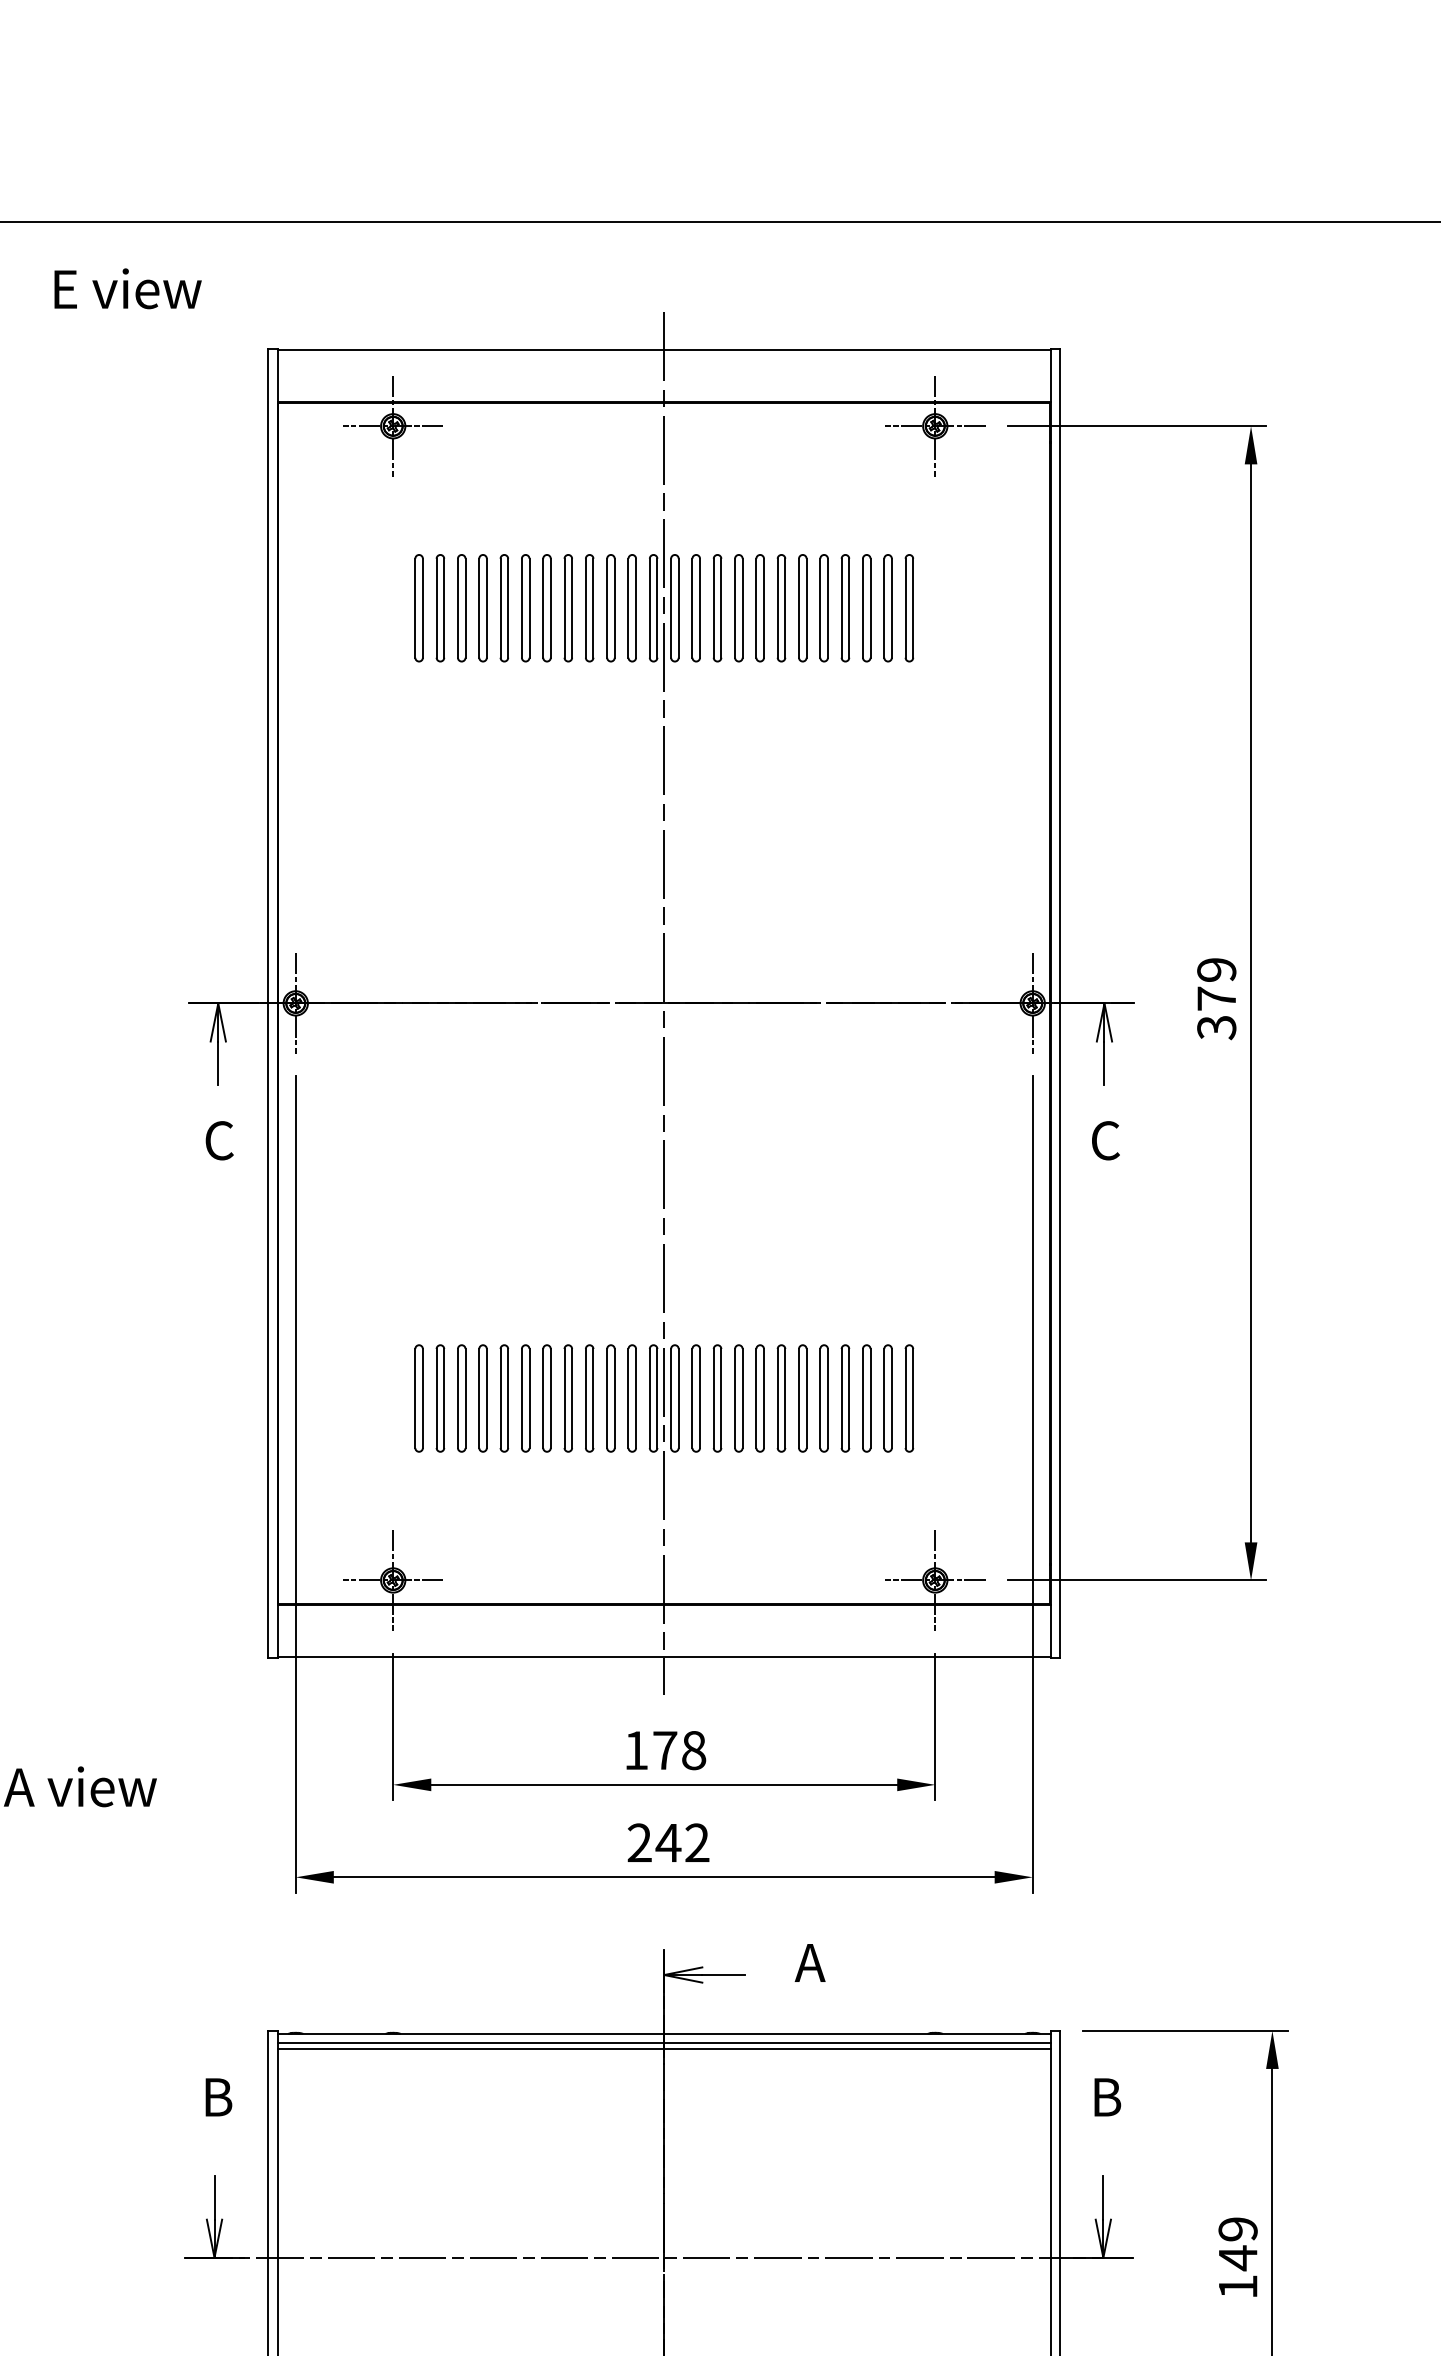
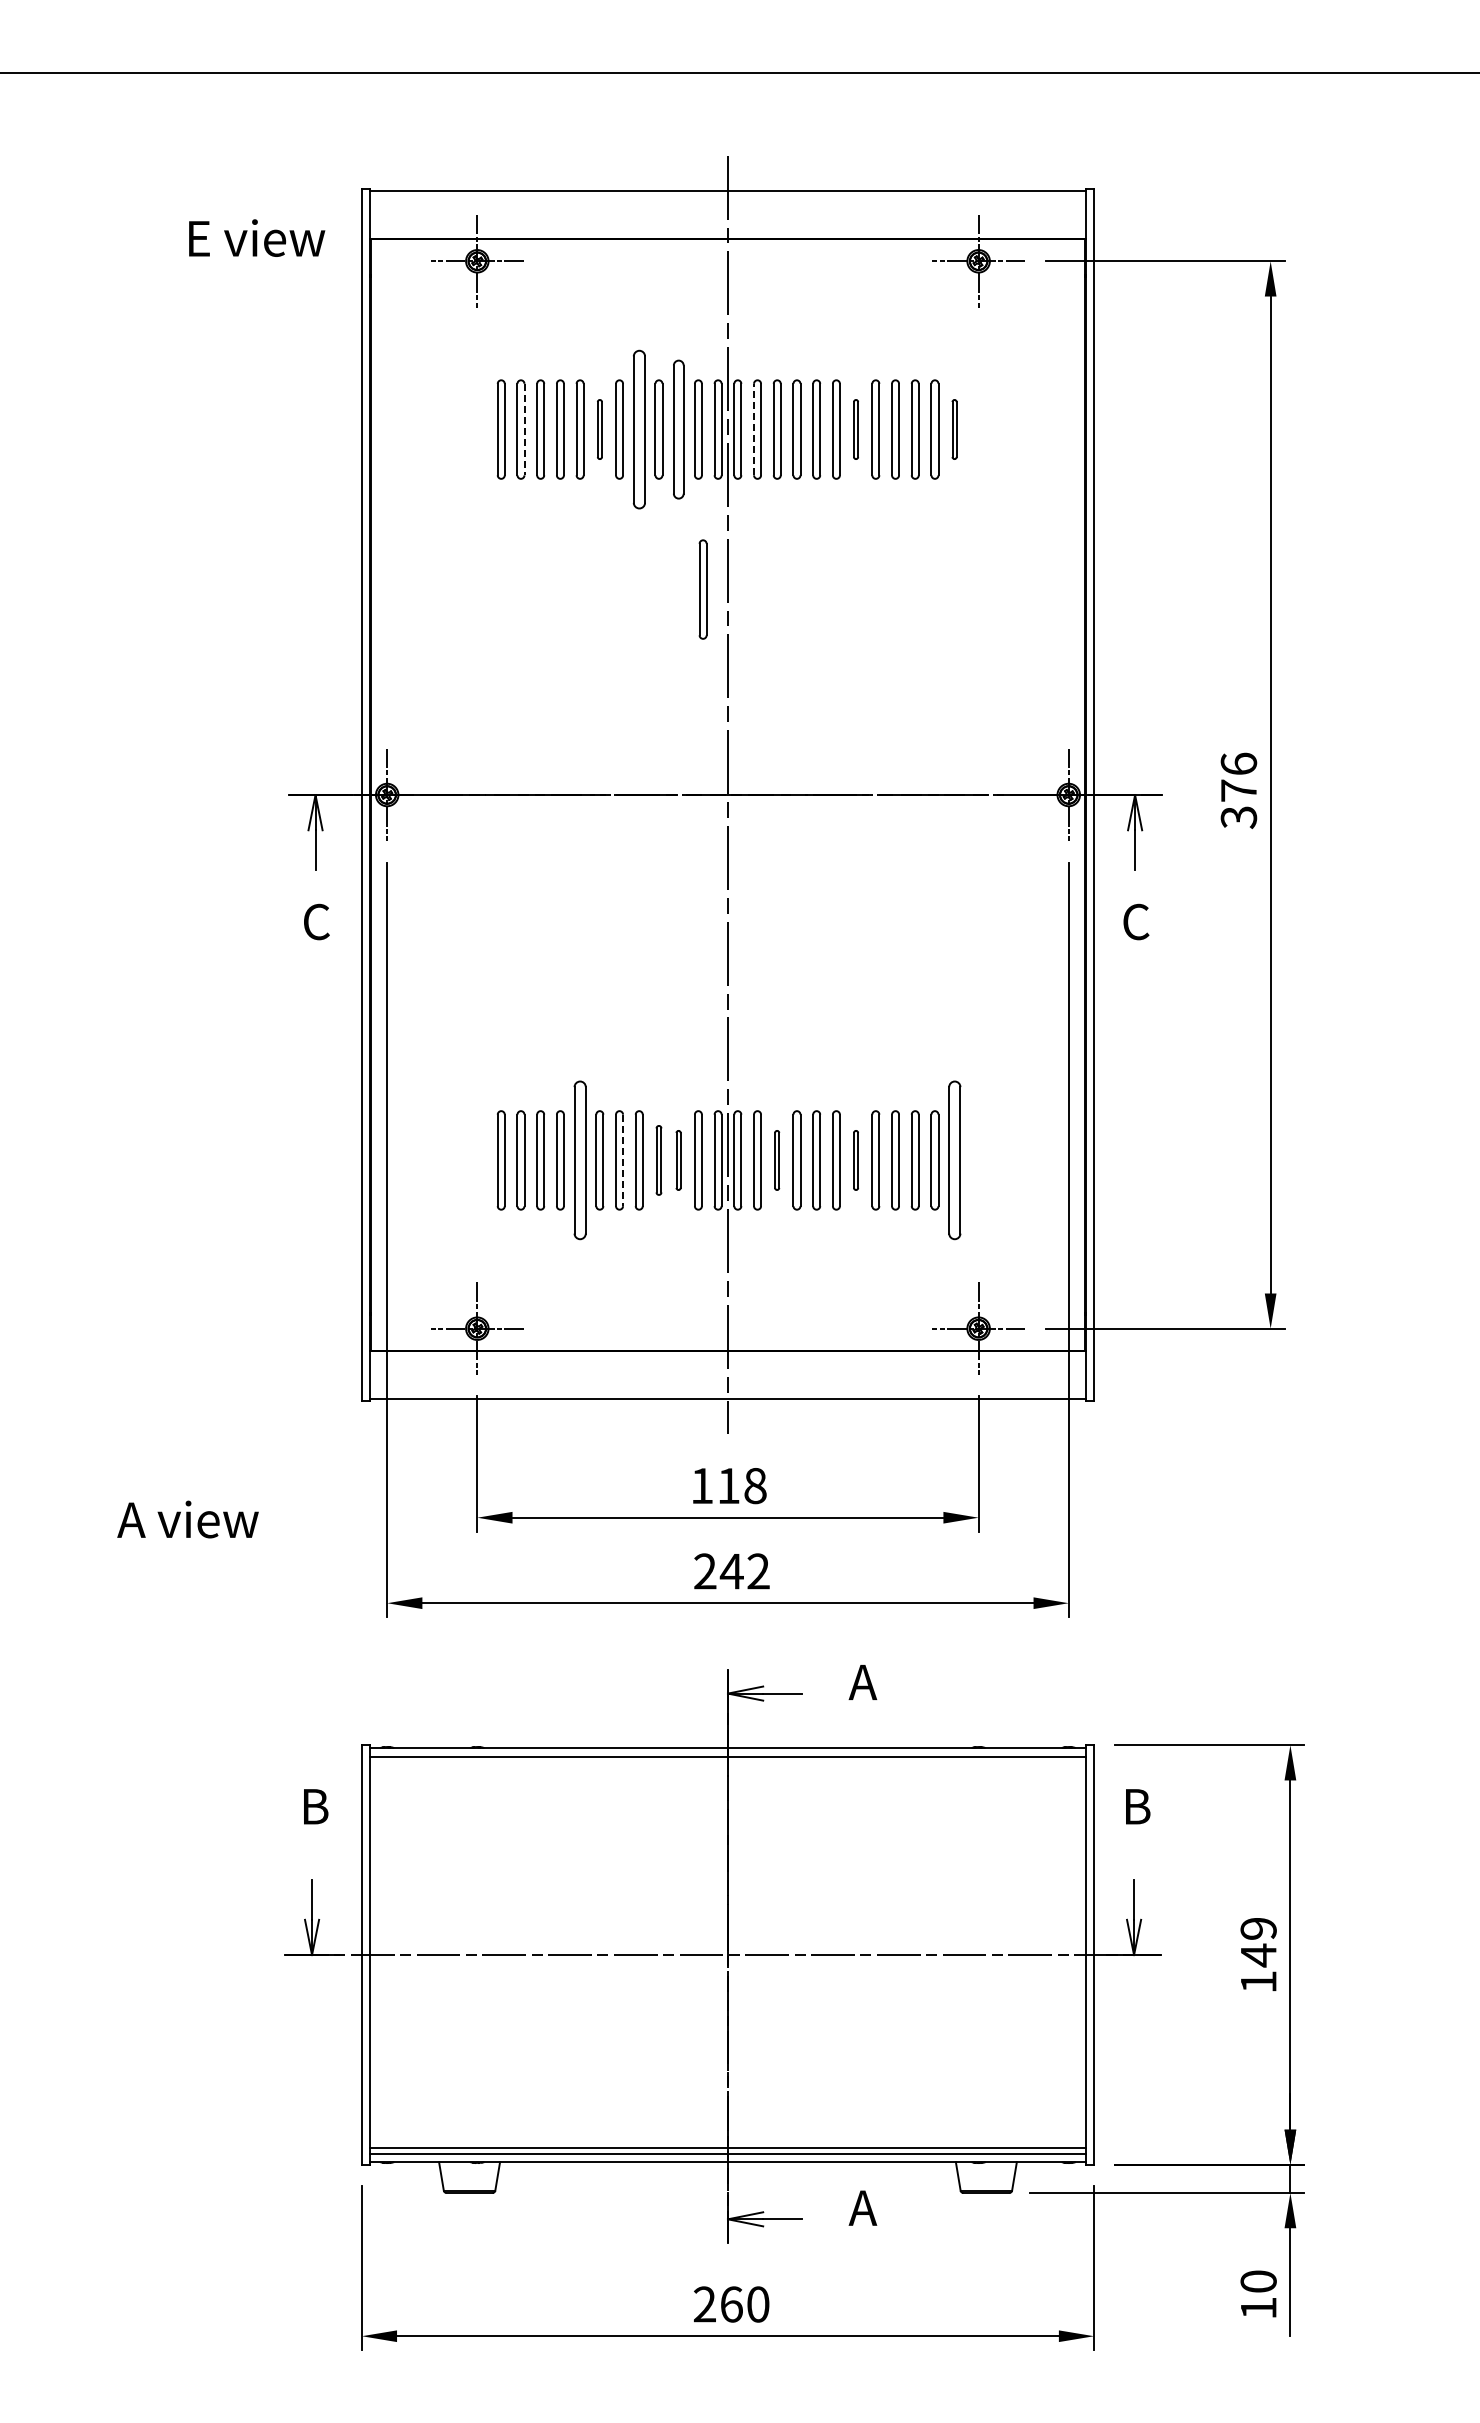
text: (128, 288) -> (257, 237), moved
line: (444, 608) -> (524, 429), solid -> dashed
part: (525, 608) -> (599, 429), size x0.6
part: (567, 608) -> (638, 429), size x1.6
part: (610, 608) -> (678, 429), size x1.4
line: (692, 608) -> (754, 429), solid -> dashed
part: (802, 608) -> (855, 429), size x0.6
part: (909, 608) -> (954, 429), size x0.6
part: (636, 781) -> (702, 589), added
text: (1216, 969) -> (1238, 763), 379 -> 376
part: (503, 1398) -> (579, 1160), size x1.6
line: (551, 1398) -> (623, 1160), solid -> dashed
part: (589, 1398) -> (658, 1160), size x0.7
part: (610, 1398) -> (678, 1160), size x0.6
part: (716, 1398) -> (776, 1160), size x0.6
part: (802, 1398) -> (855, 1160), size x0.6
part: (909, 1398) -> (954, 1160), size x1.6
text: (664, 1750) -> (728, 1485), 178 -> 118
line: (663, 2049) -> (727, 1762), removed

